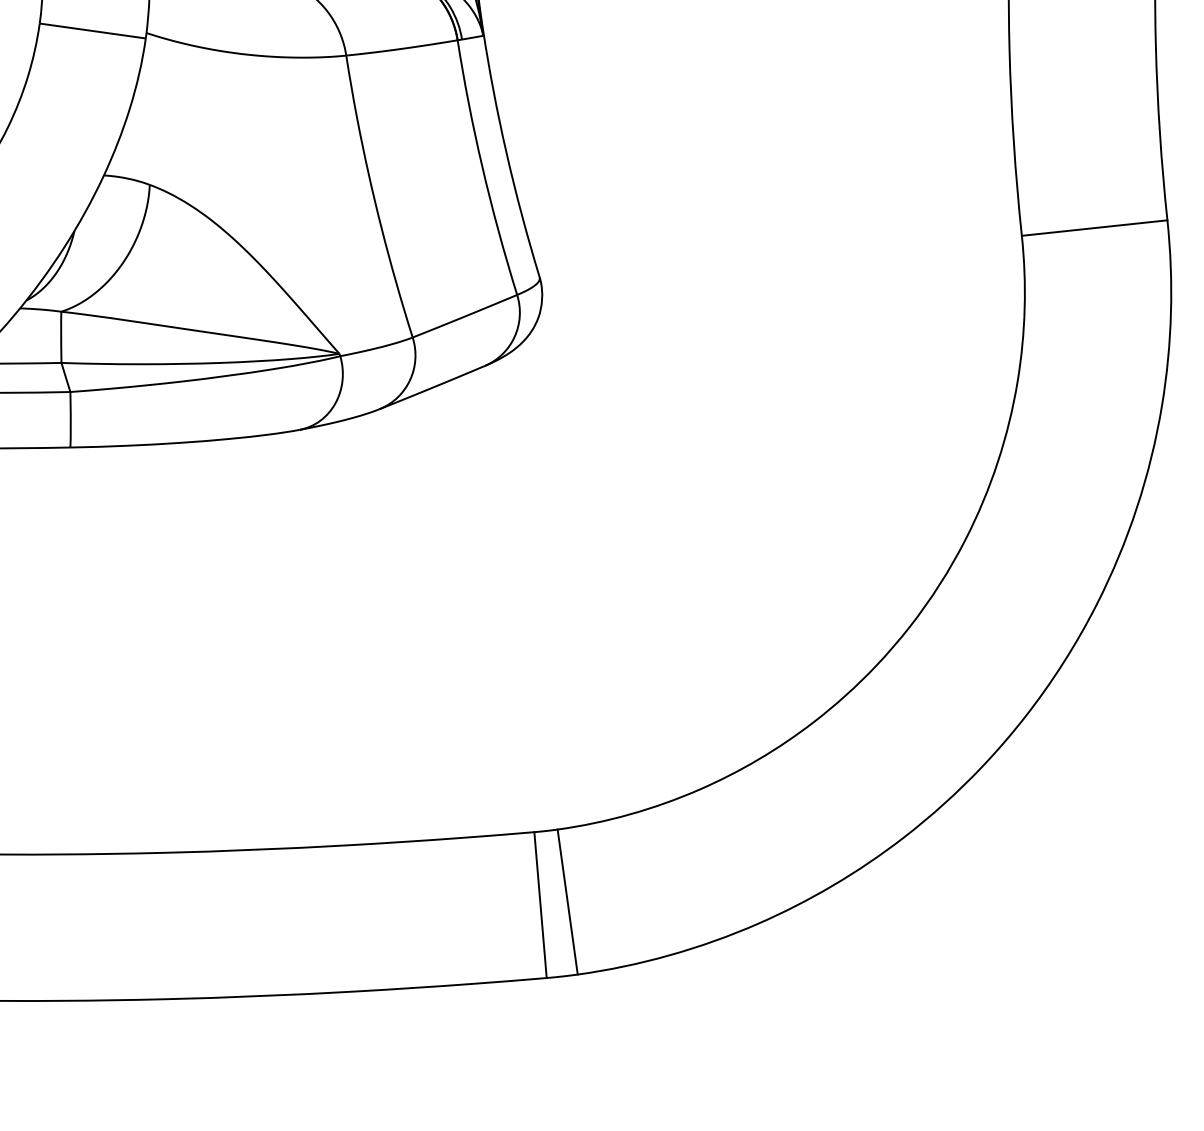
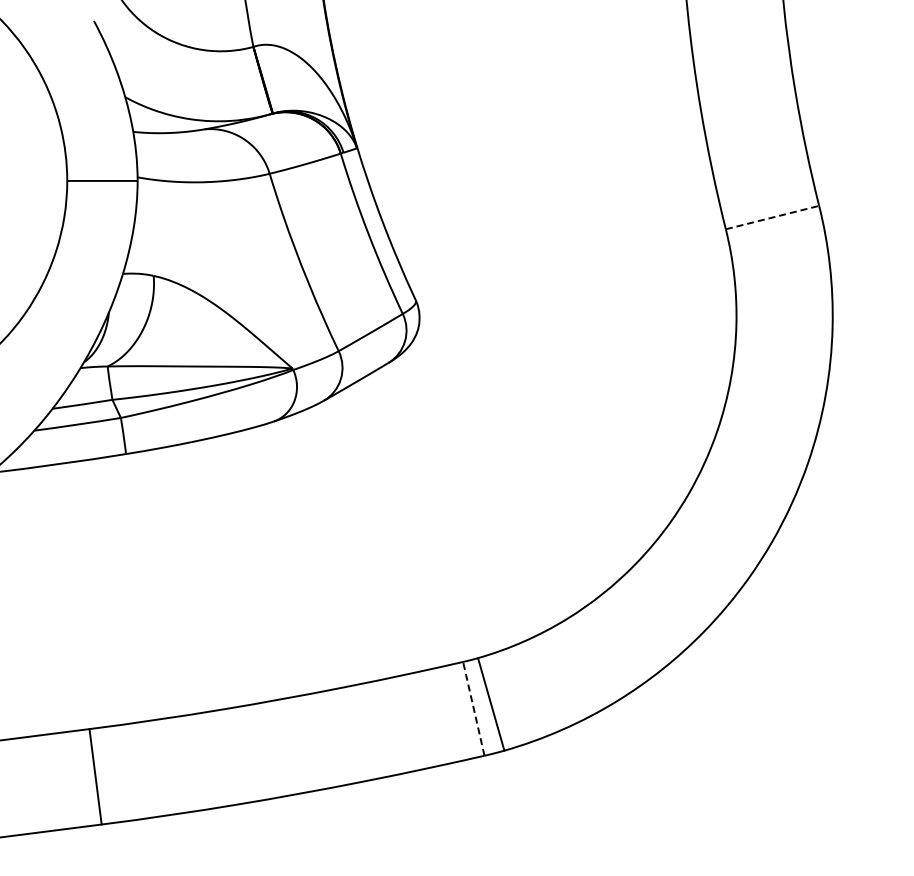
line: (1096, 228) -> (773, 217), solid -> dashed
line: (540, 904) -> (473, 708), solid -> dashed

